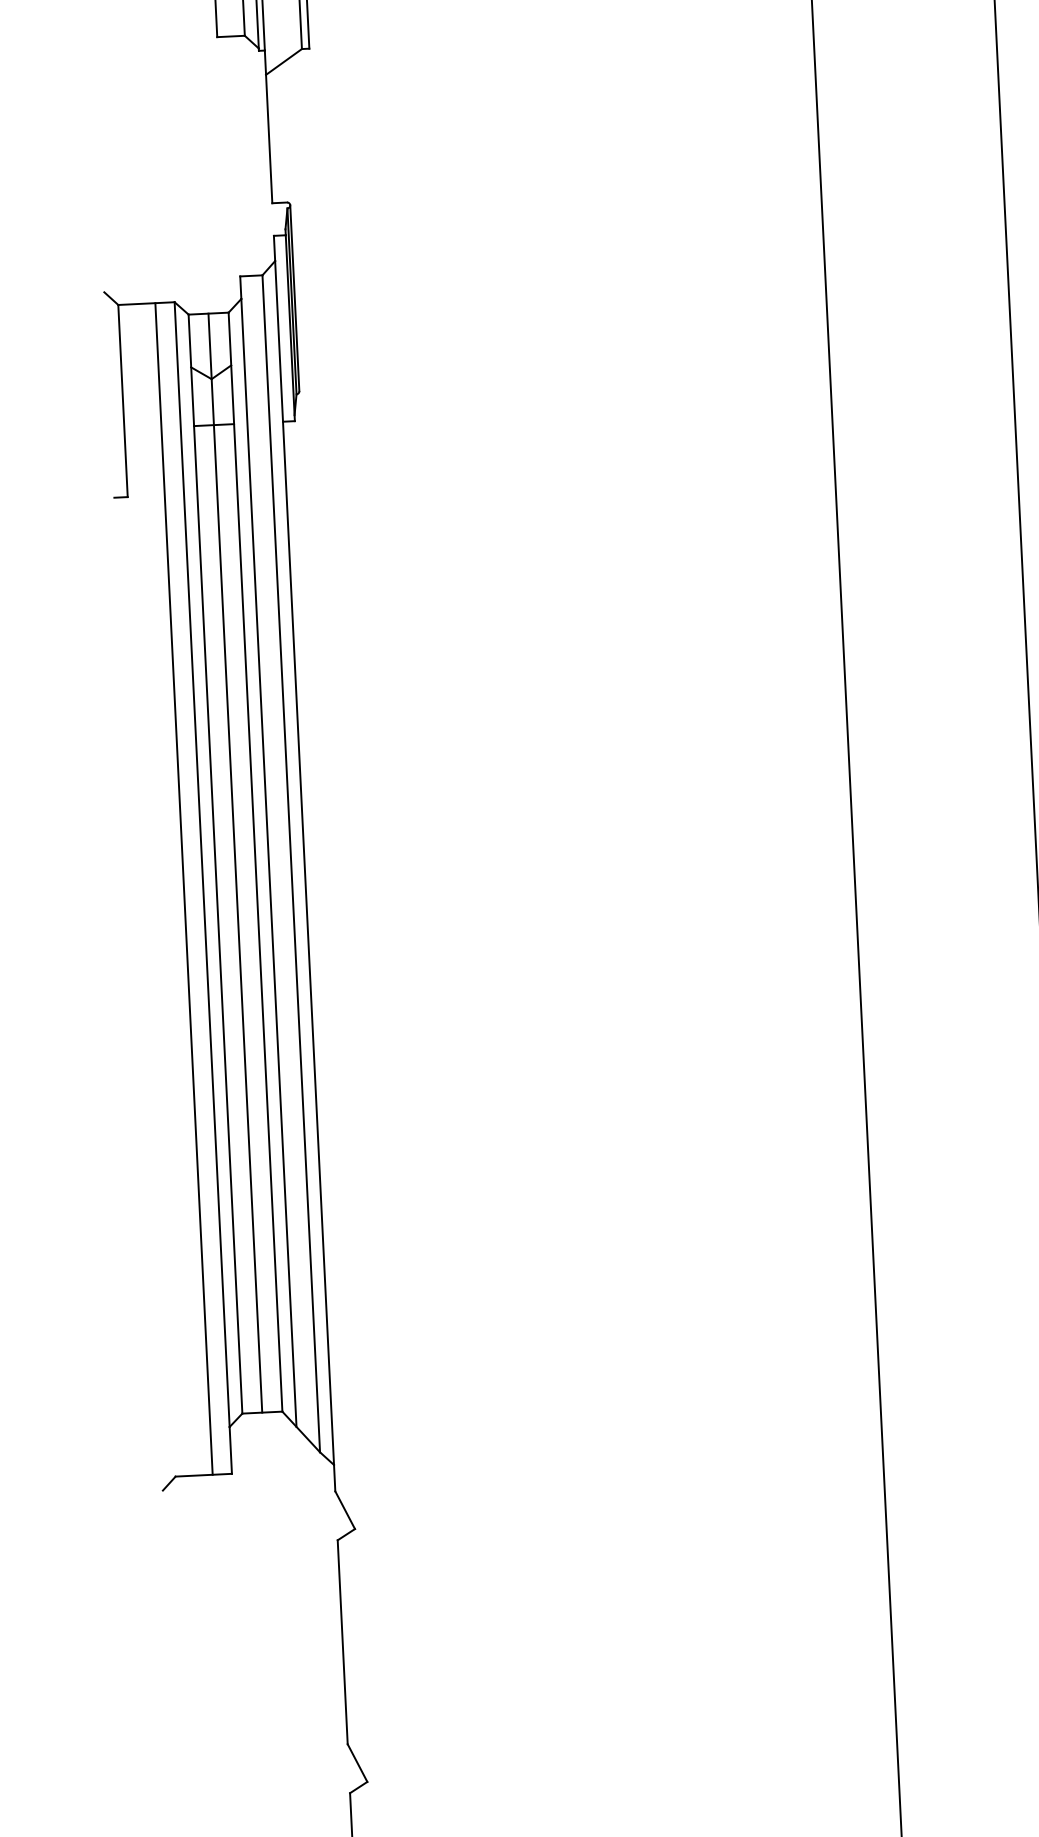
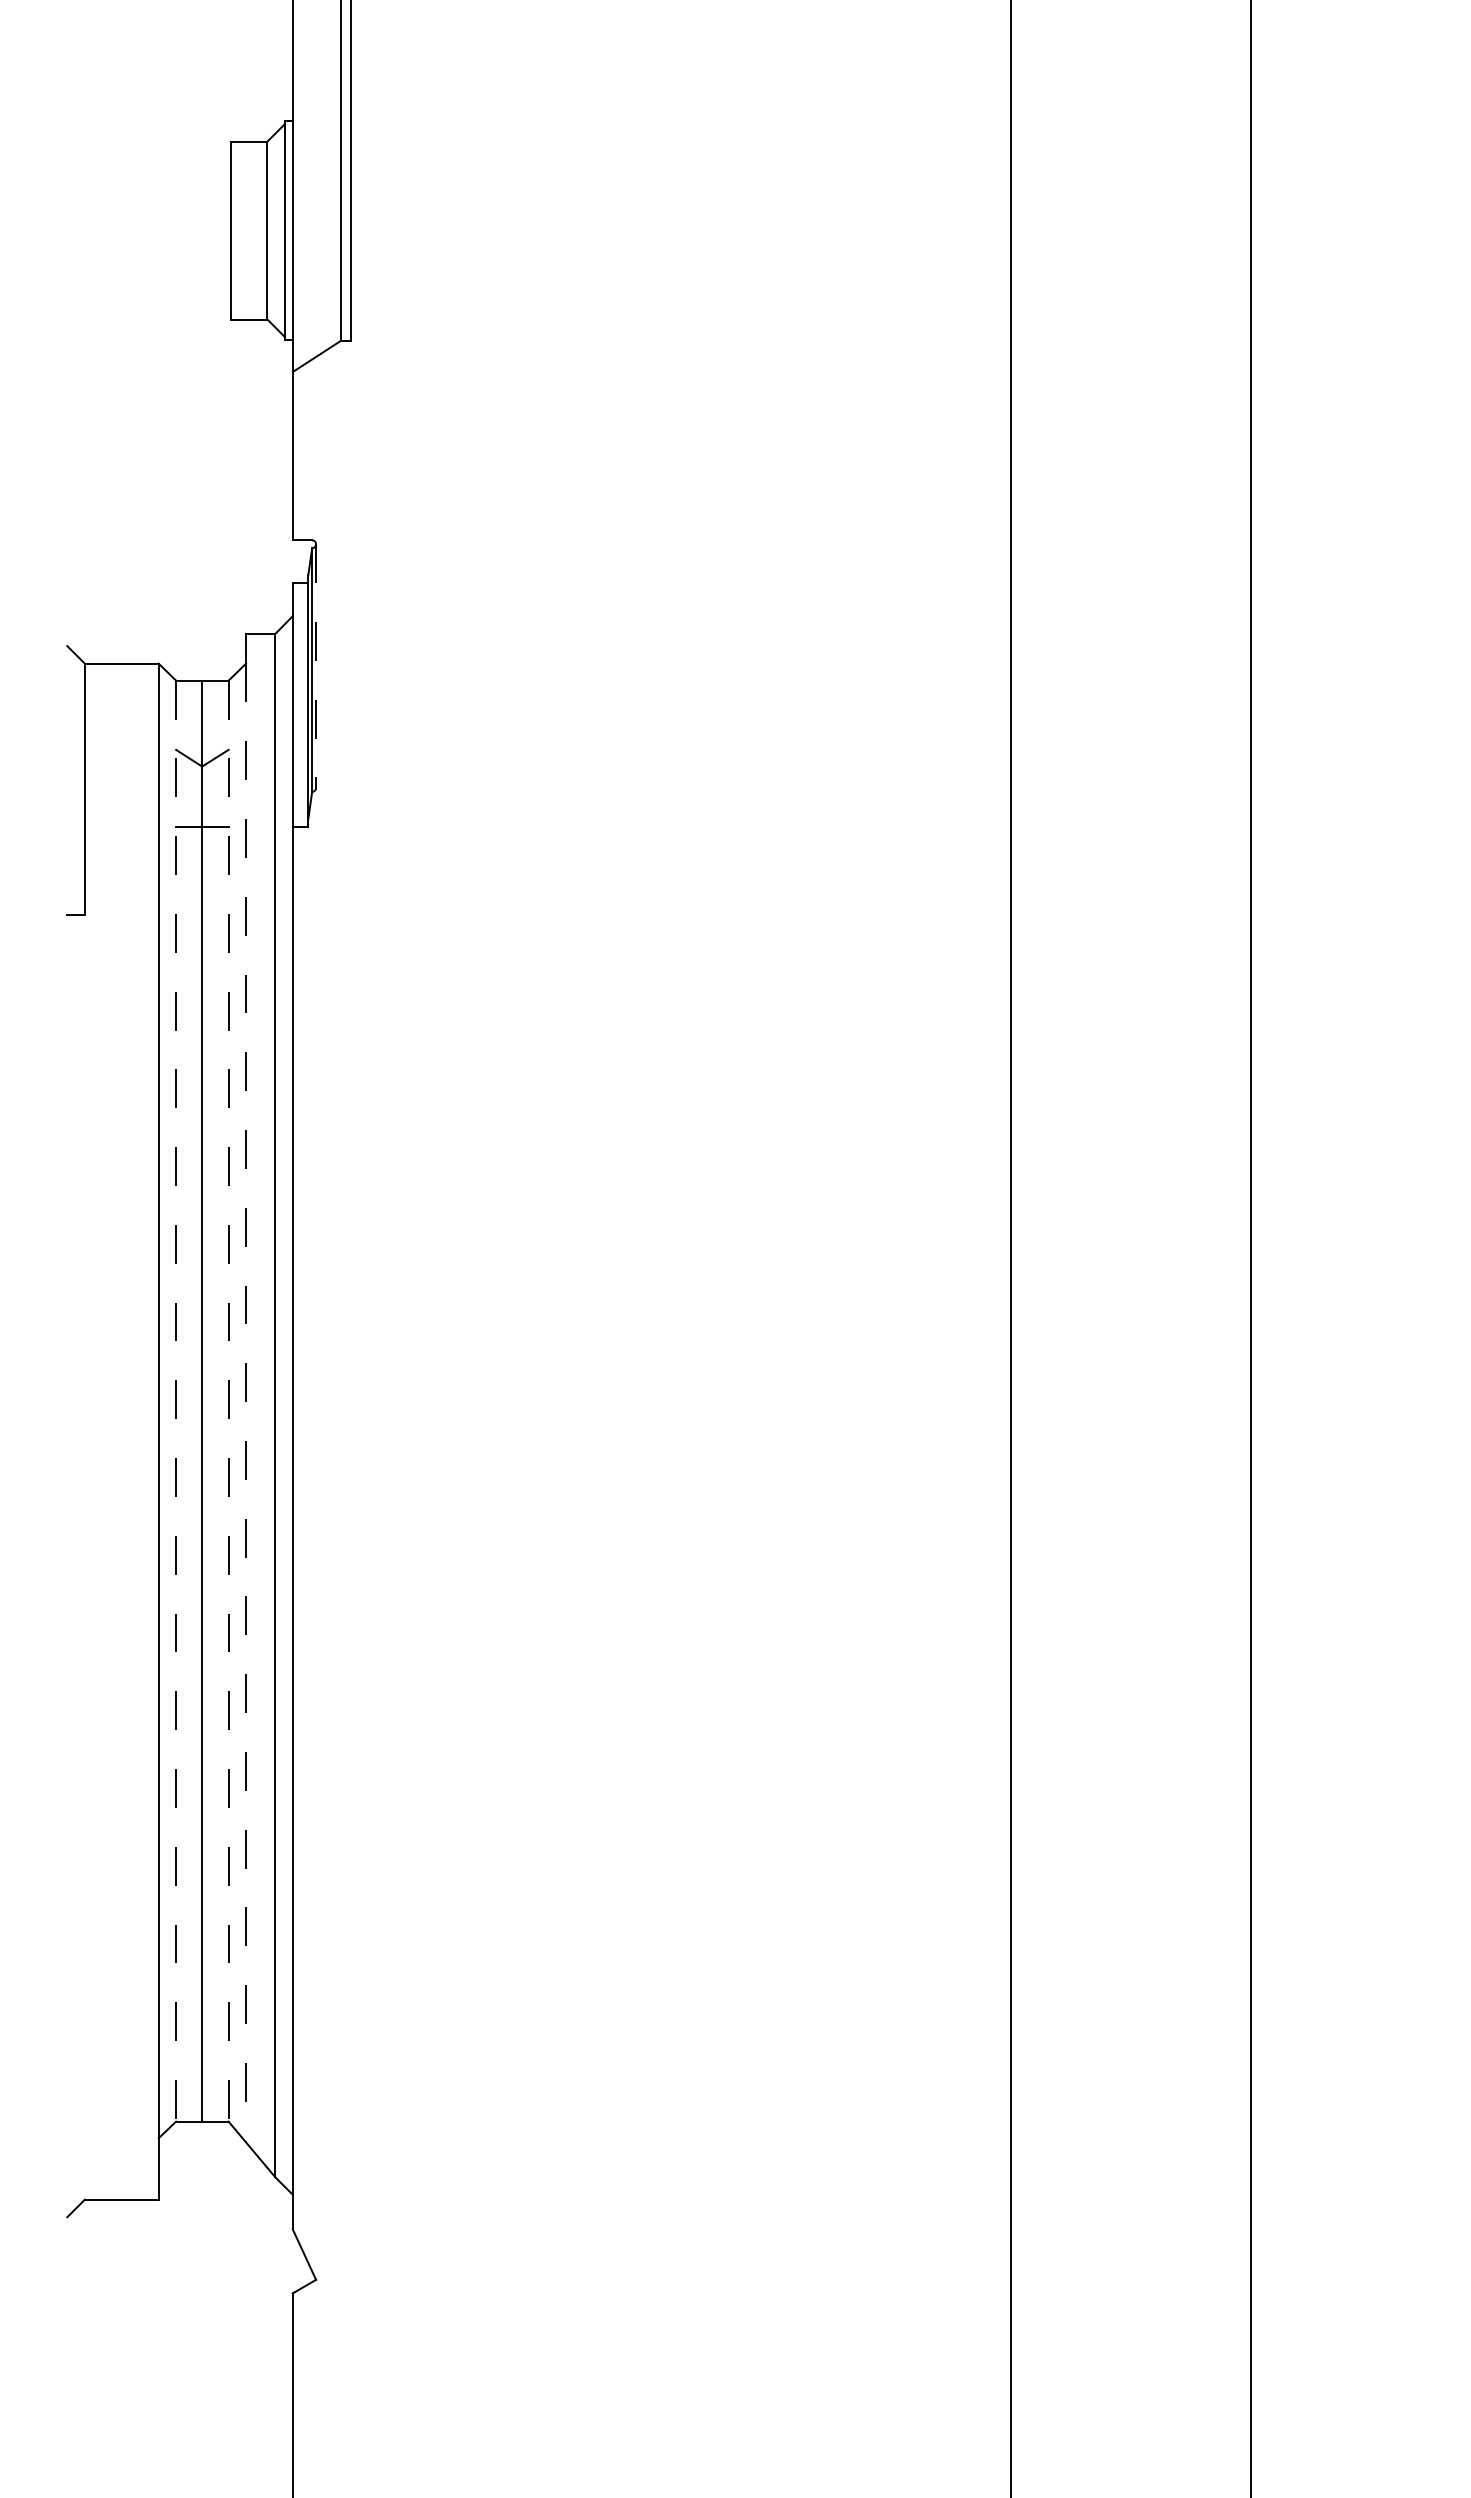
line: (295, 298) -> (316, 666), solid -> dashed
line: (255, 862) -> (228, 1401), solid -> dashed
line: (269, 863) -> (246, 1403), solid -> dashed
line: (215, 864) -> (176, 1401), solid -> dashed
line: (184, 888) -> (133, 1431), removed

